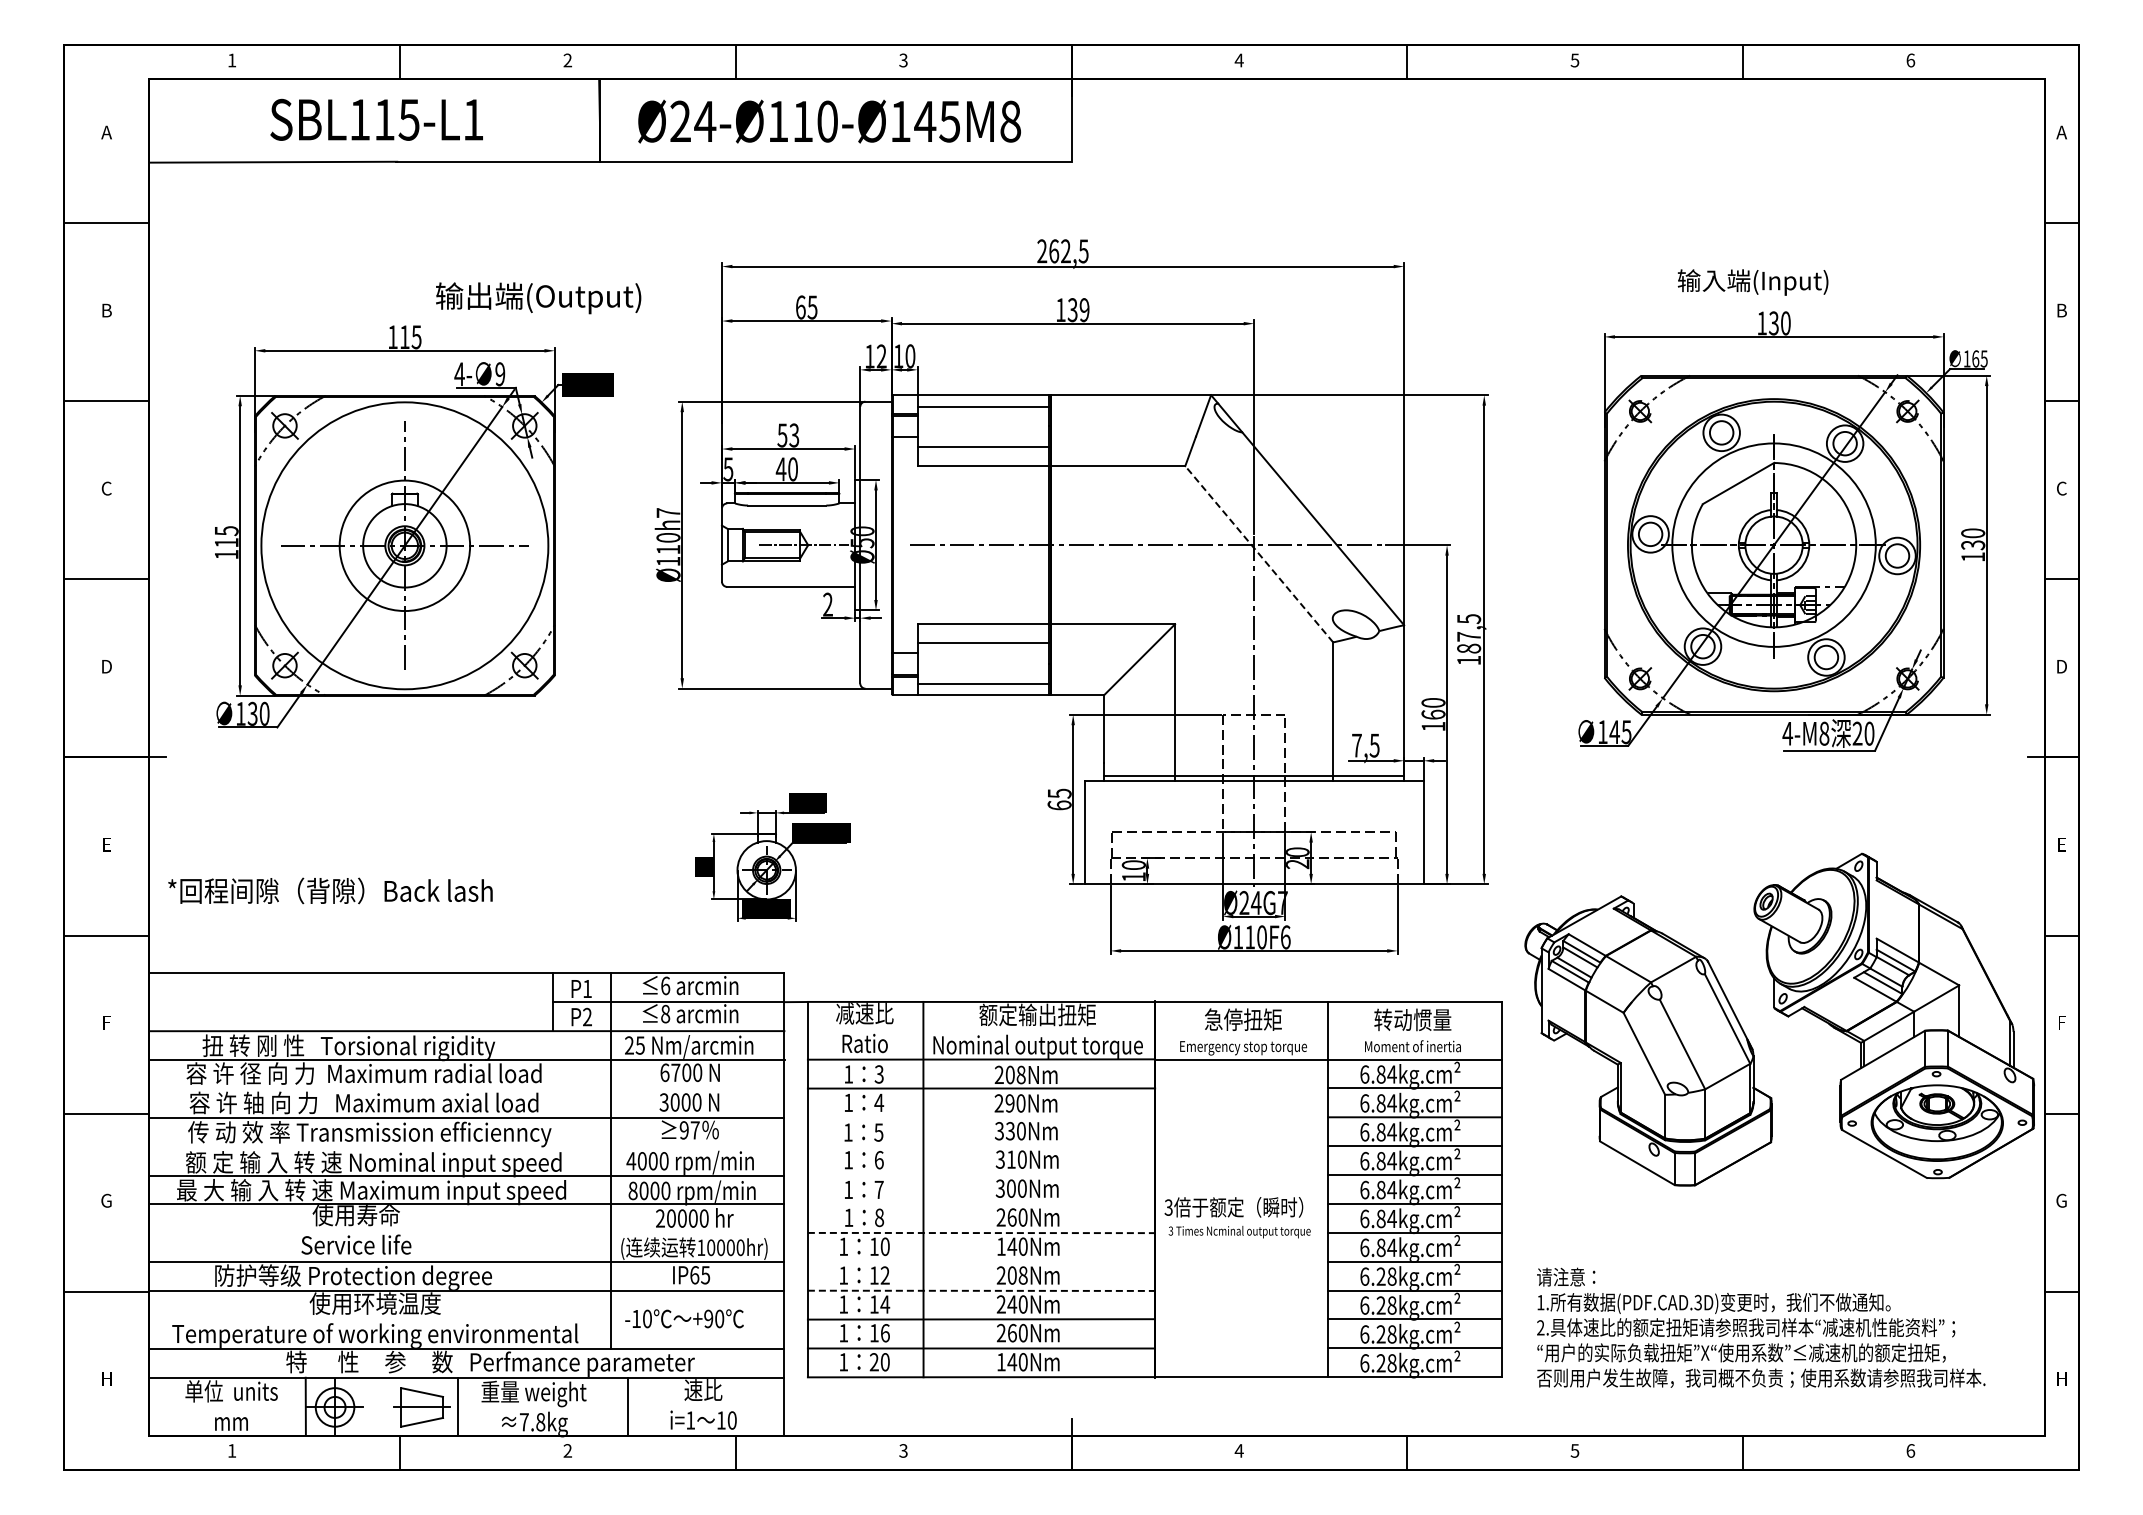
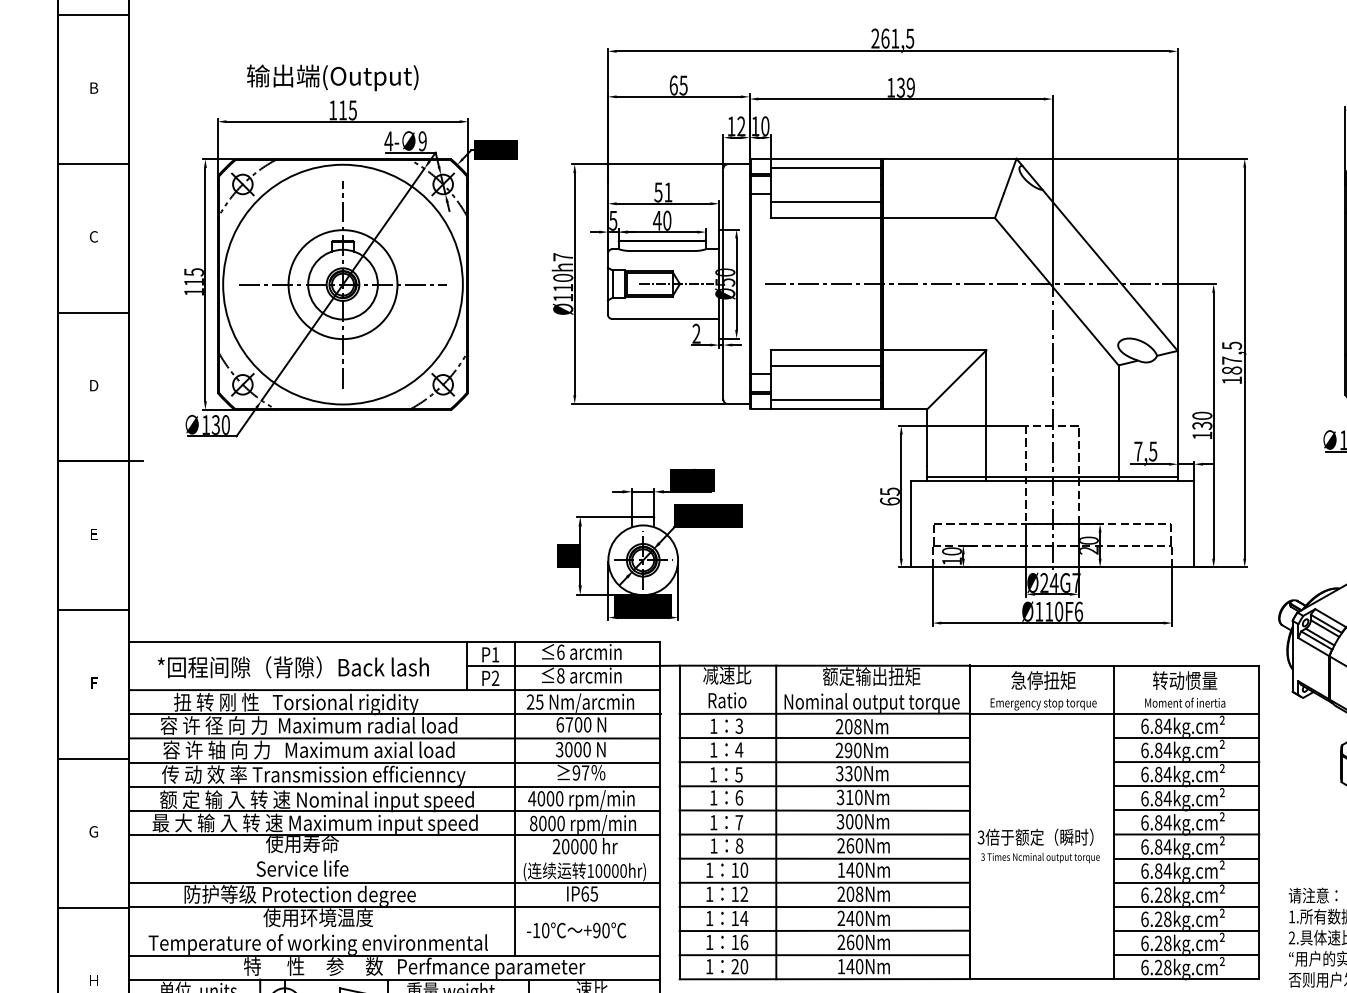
text: (1065, 251) -> (894, 38), 262,5 -> 261,5
text: (538, 298) -> (332, 78), moved
text: (794, 435) -> (668, 192), 53 -> 51
line: (1258, 553) -> (1056, 291), dashed -> solid
text: (1433, 714) -> (1202, 425), 160 -> 130
part: (772, 857) -> (650, 545), size x1.43
text: (330, 890) -> (293, 666), moved
line: (466, 1088) -> (394, 737), added
line: (981, 1117) -> (824, 762), added
line: (466, 1146) -> (394, 786), added
line: (981, 1146) -> (824, 786), added
line: (981, 1175) -> (824, 810), added
line: (981, 1203) -> (824, 834), added
line: (981, 1233) -> (824, 859), dashed -> solid
line: (981, 1261) -> (824, 882), added
line: (981, 1290) -> (824, 906), dashed -> solid

